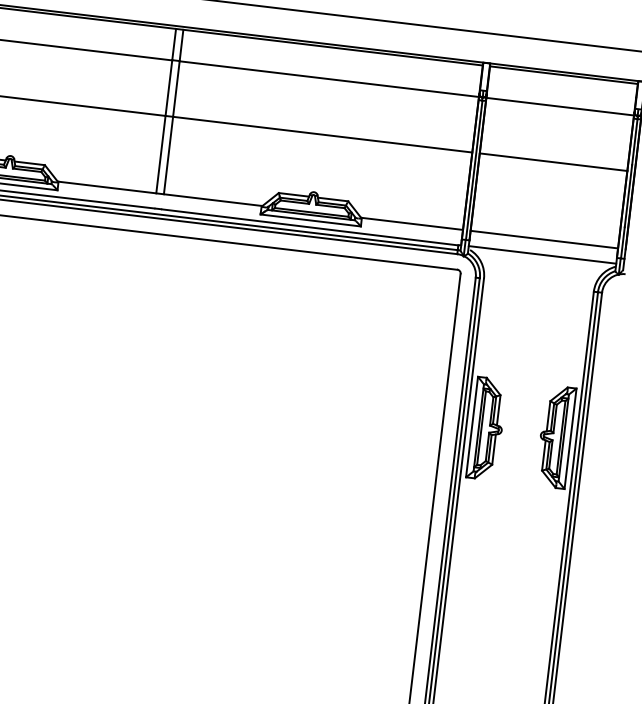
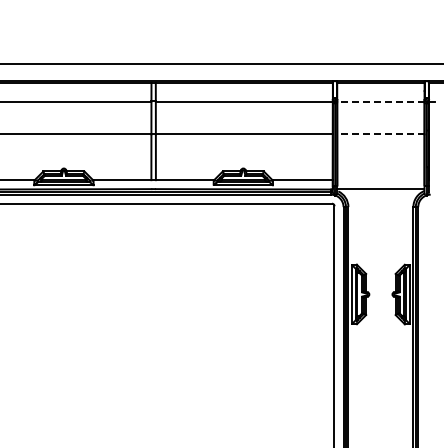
line: (559, 106) -> (380, 101), solid -> dashed
line: (552, 162) -> (380, 134), solid -> dashed
line: (543, 240) -> (380, 180), removed

